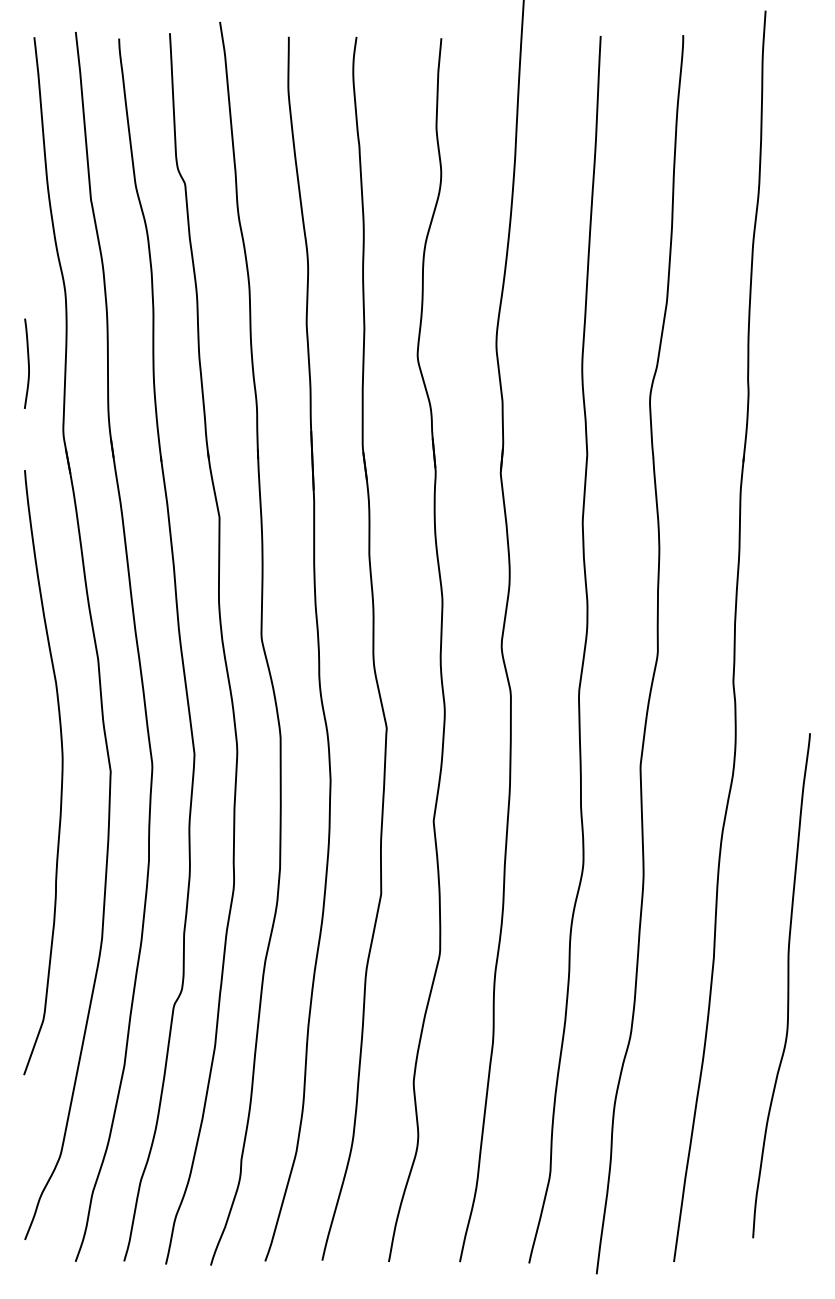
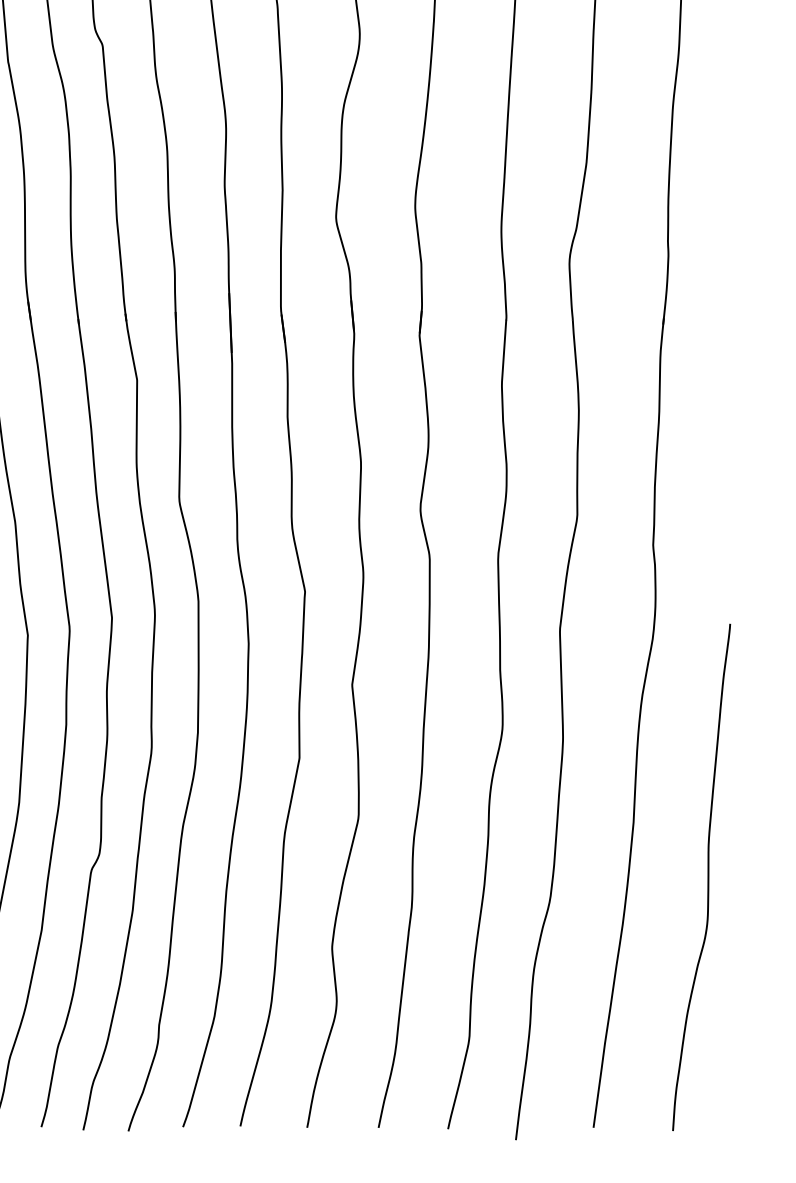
curve: (787, 985) -> (707, 877), moved

